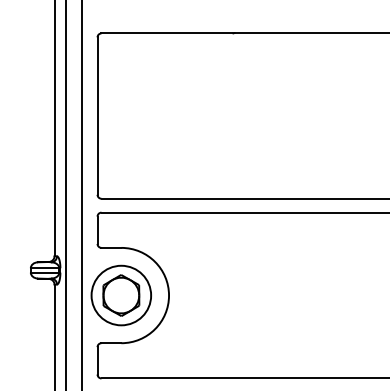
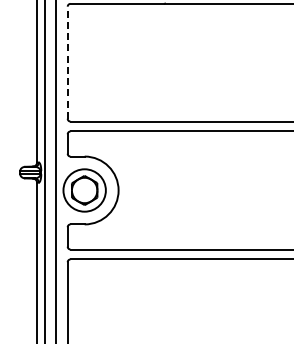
line: (97, 115) -> (67, 62), solid -> dashed

